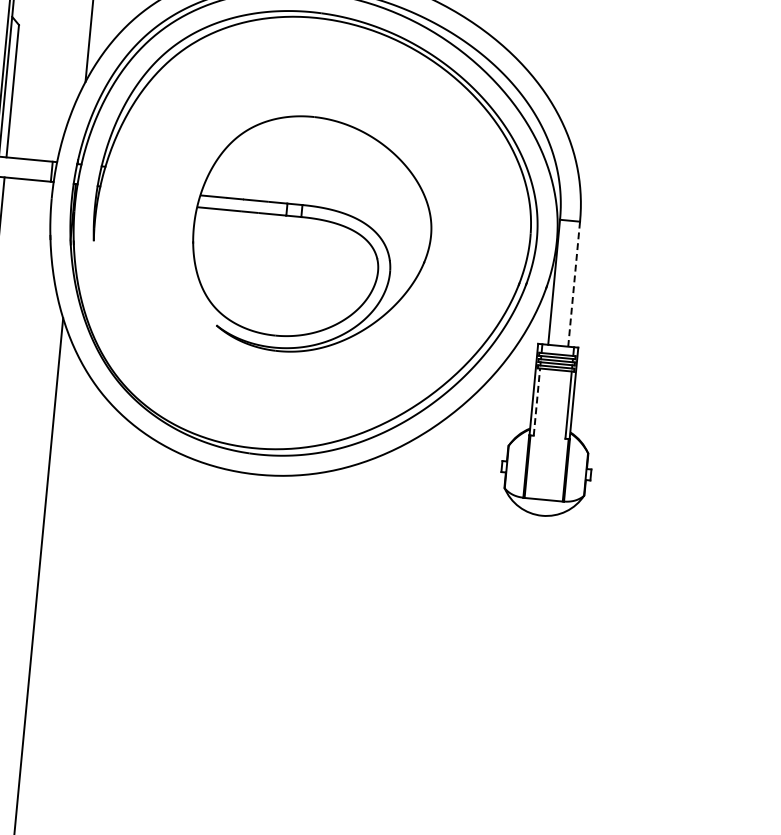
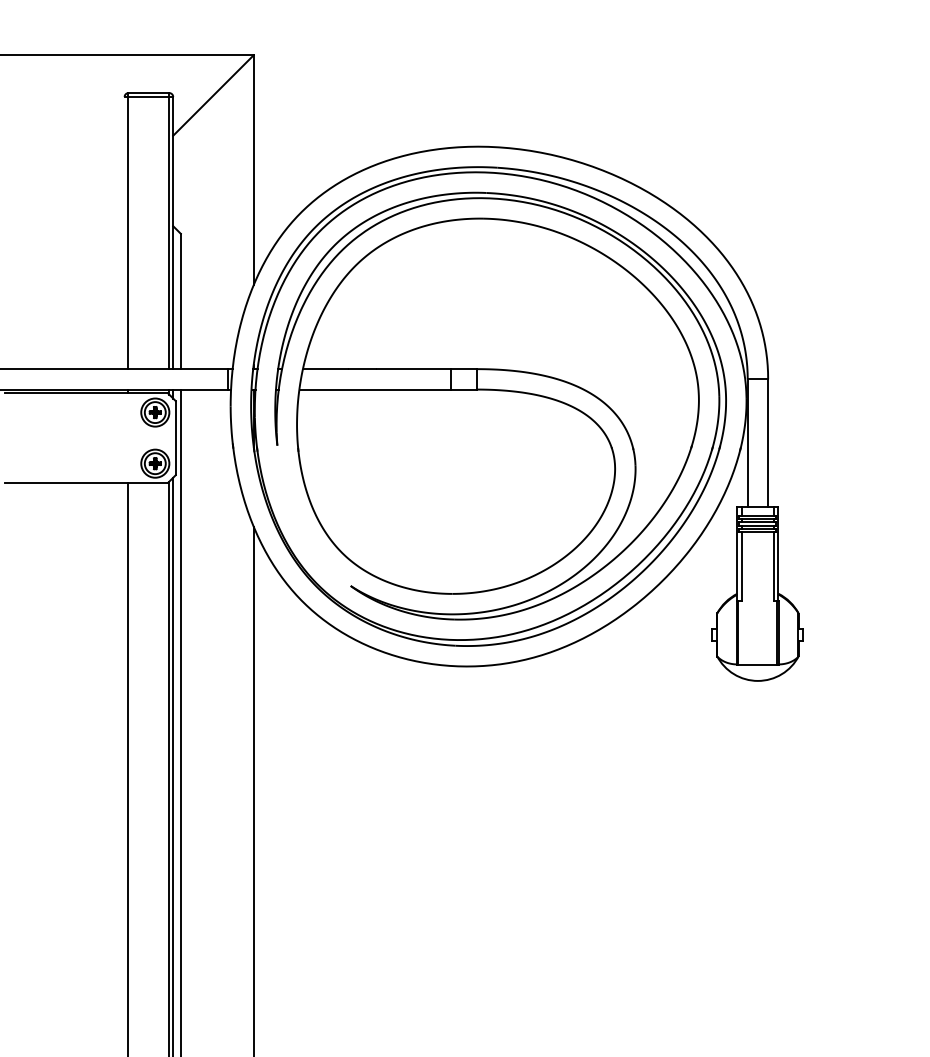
part: (311, 234) -> (497, 418), size x1.67
line: (574, 284) -> (768, 443), dashed -> solid
line: (536, 401) -> (741, 565), dashed -> solid

